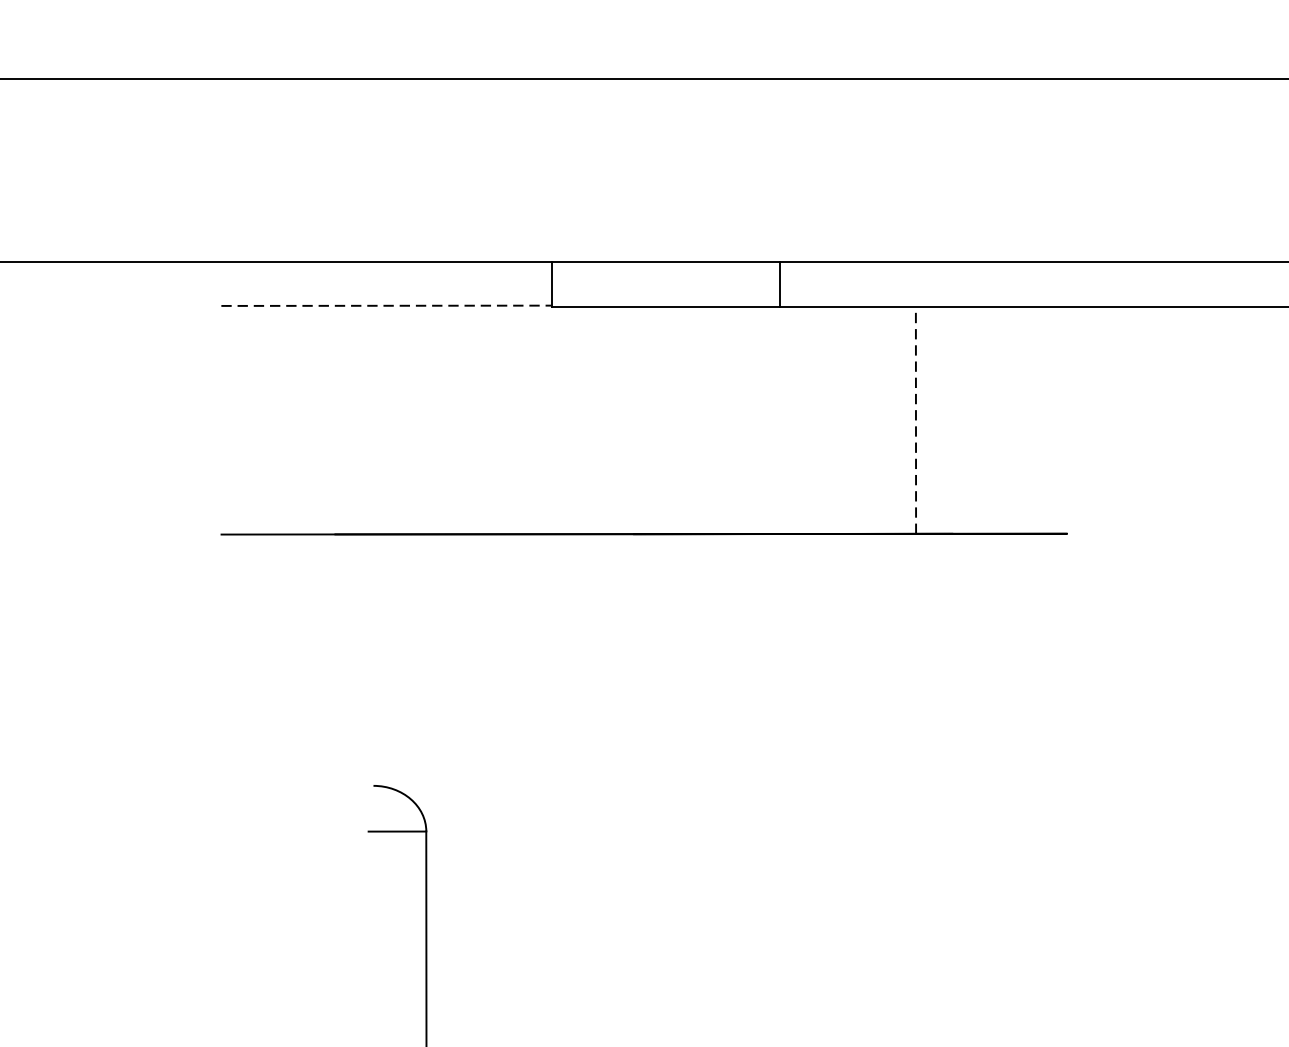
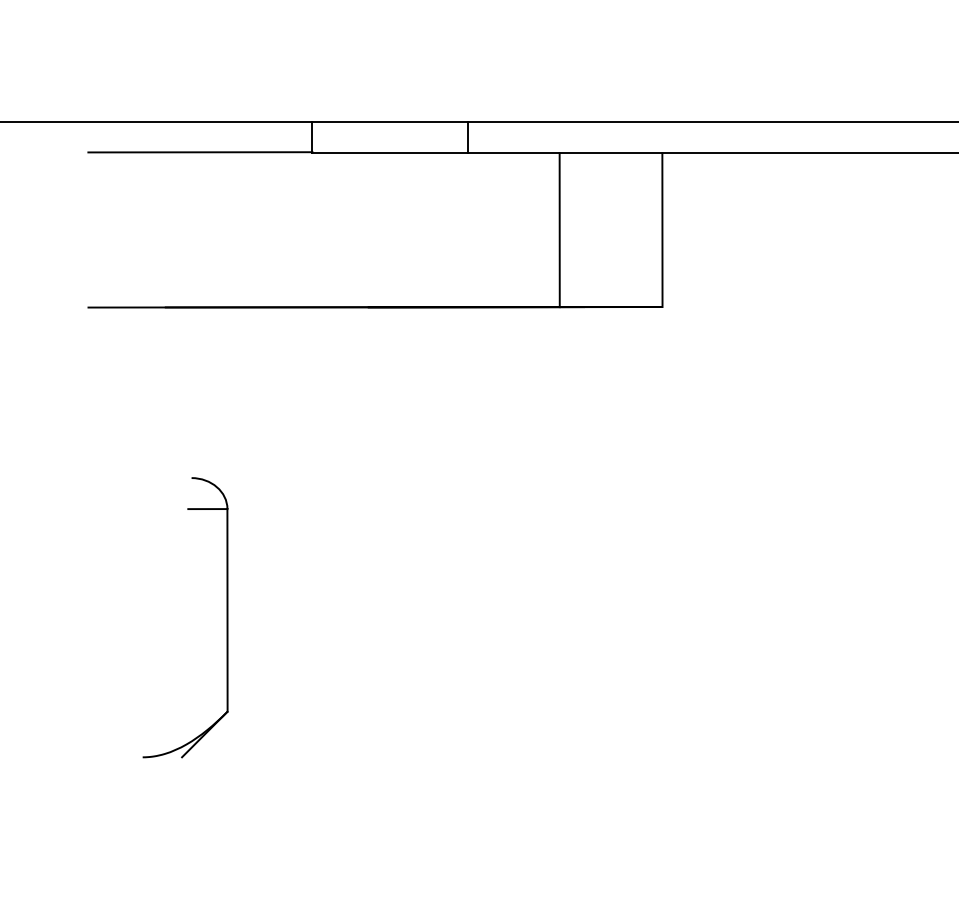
line: (386, 306) -> (200, 152), dashed -> solid
line: (915, 421) -> (559, 230), dashed -> solid
line: (1067, 421) -> (662, 230), added

